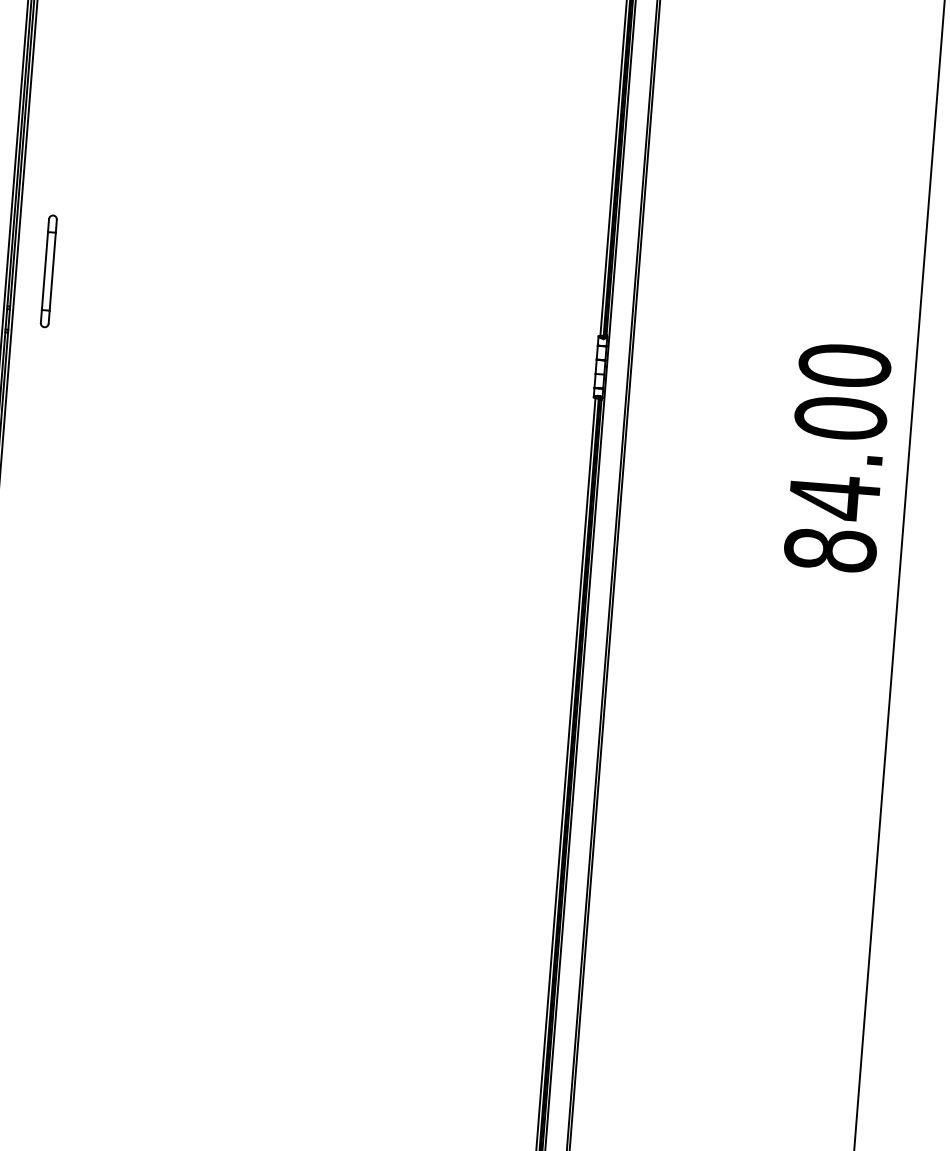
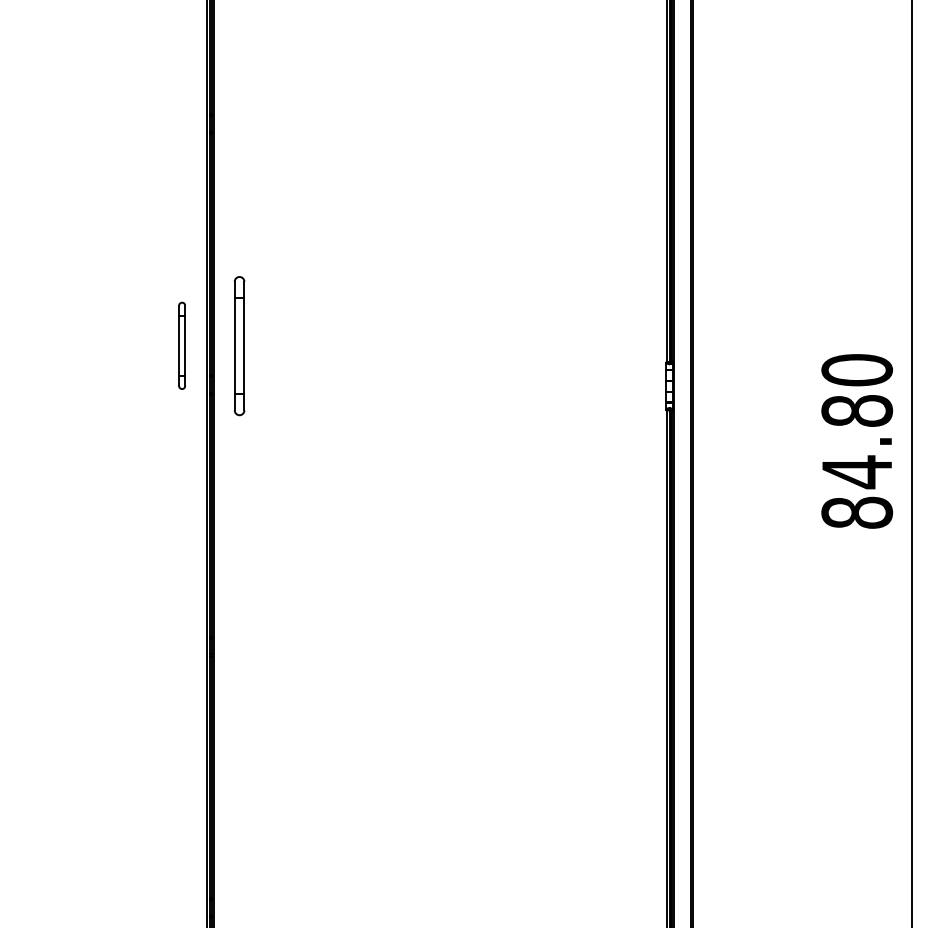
part: (48, 270) -> (239, 345), size x1.6
text: (839, 417) -> (856, 410), 84.00 -> 84.80

